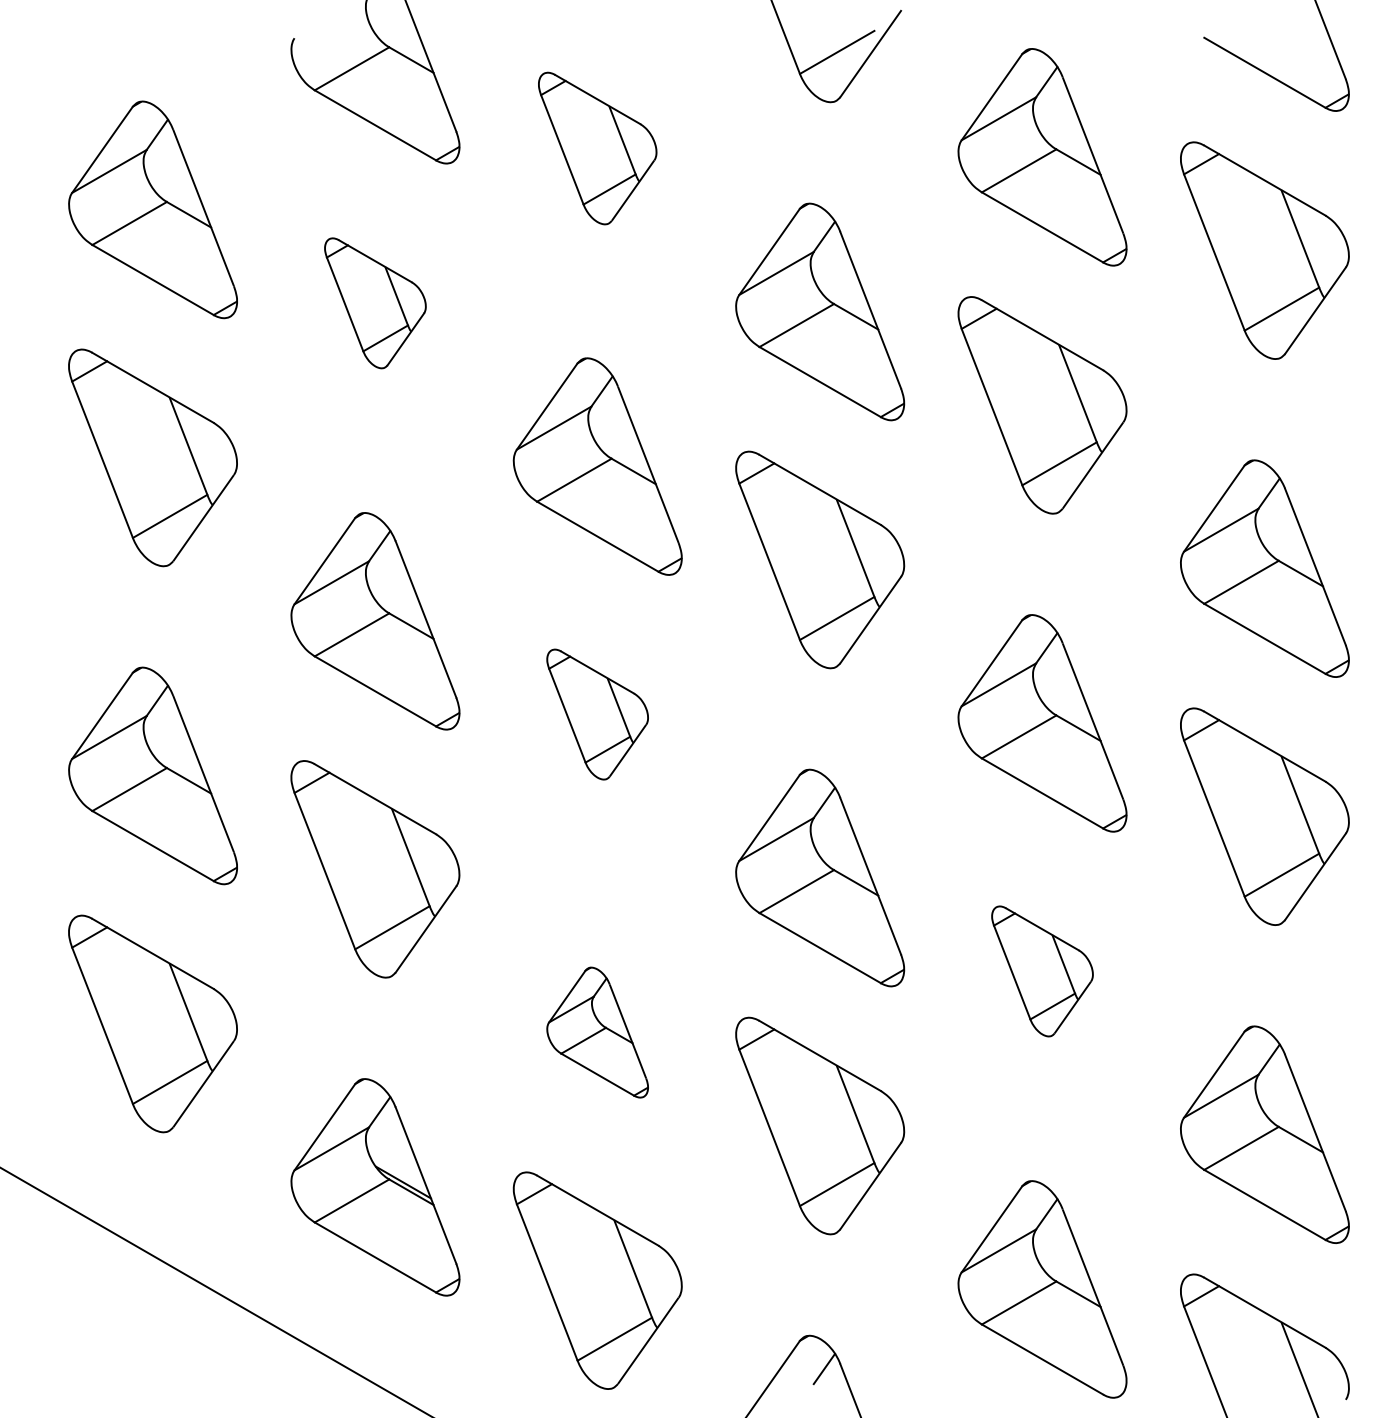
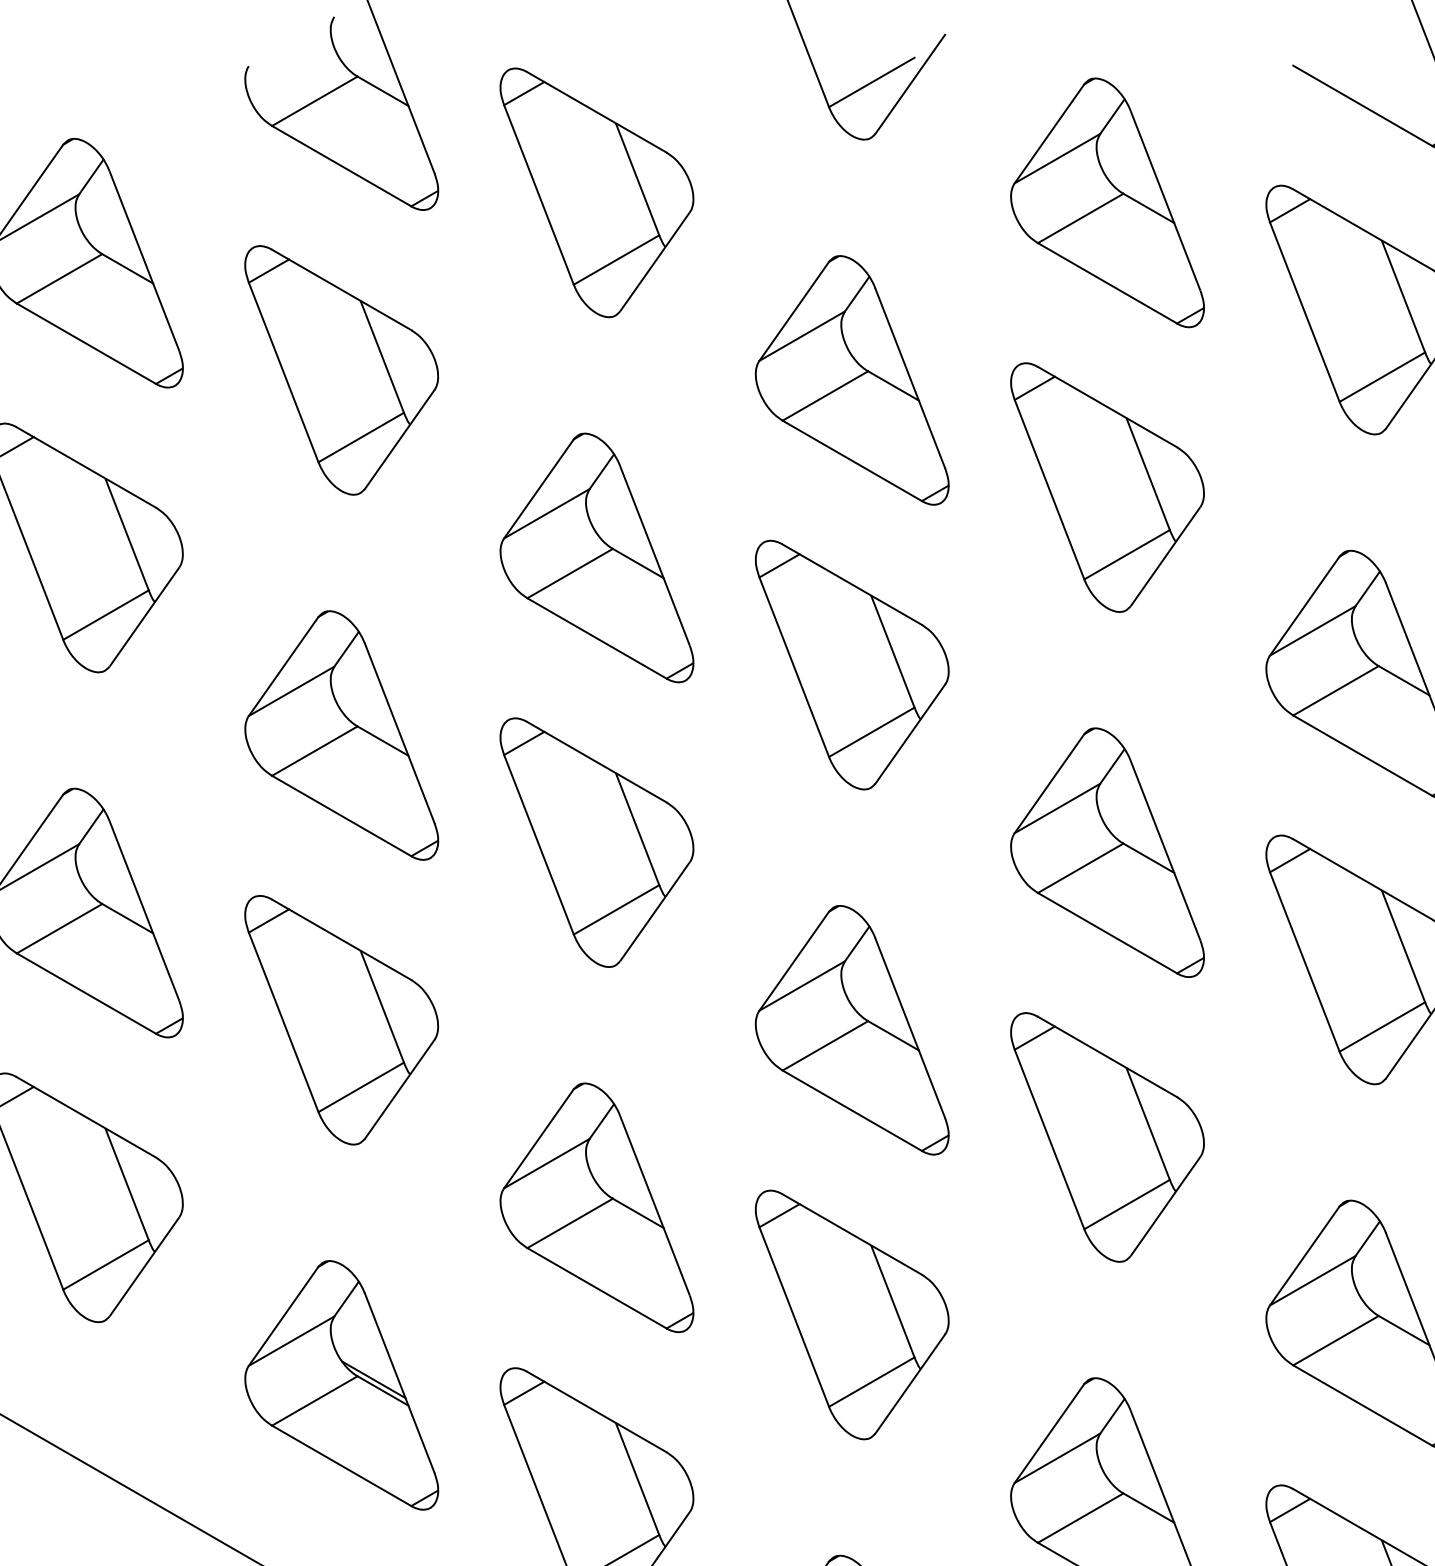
part: (597, 148) -> (596, 192), size x1.43
part: (375, 303) -> (341, 370), size x1.67
part: (597, 714) -> (596, 842), size x1.67
part: (1042, 971) -> (1107, 1137), size x1.67
part: (597, 1032) -> (596, 1207), size x1.67

